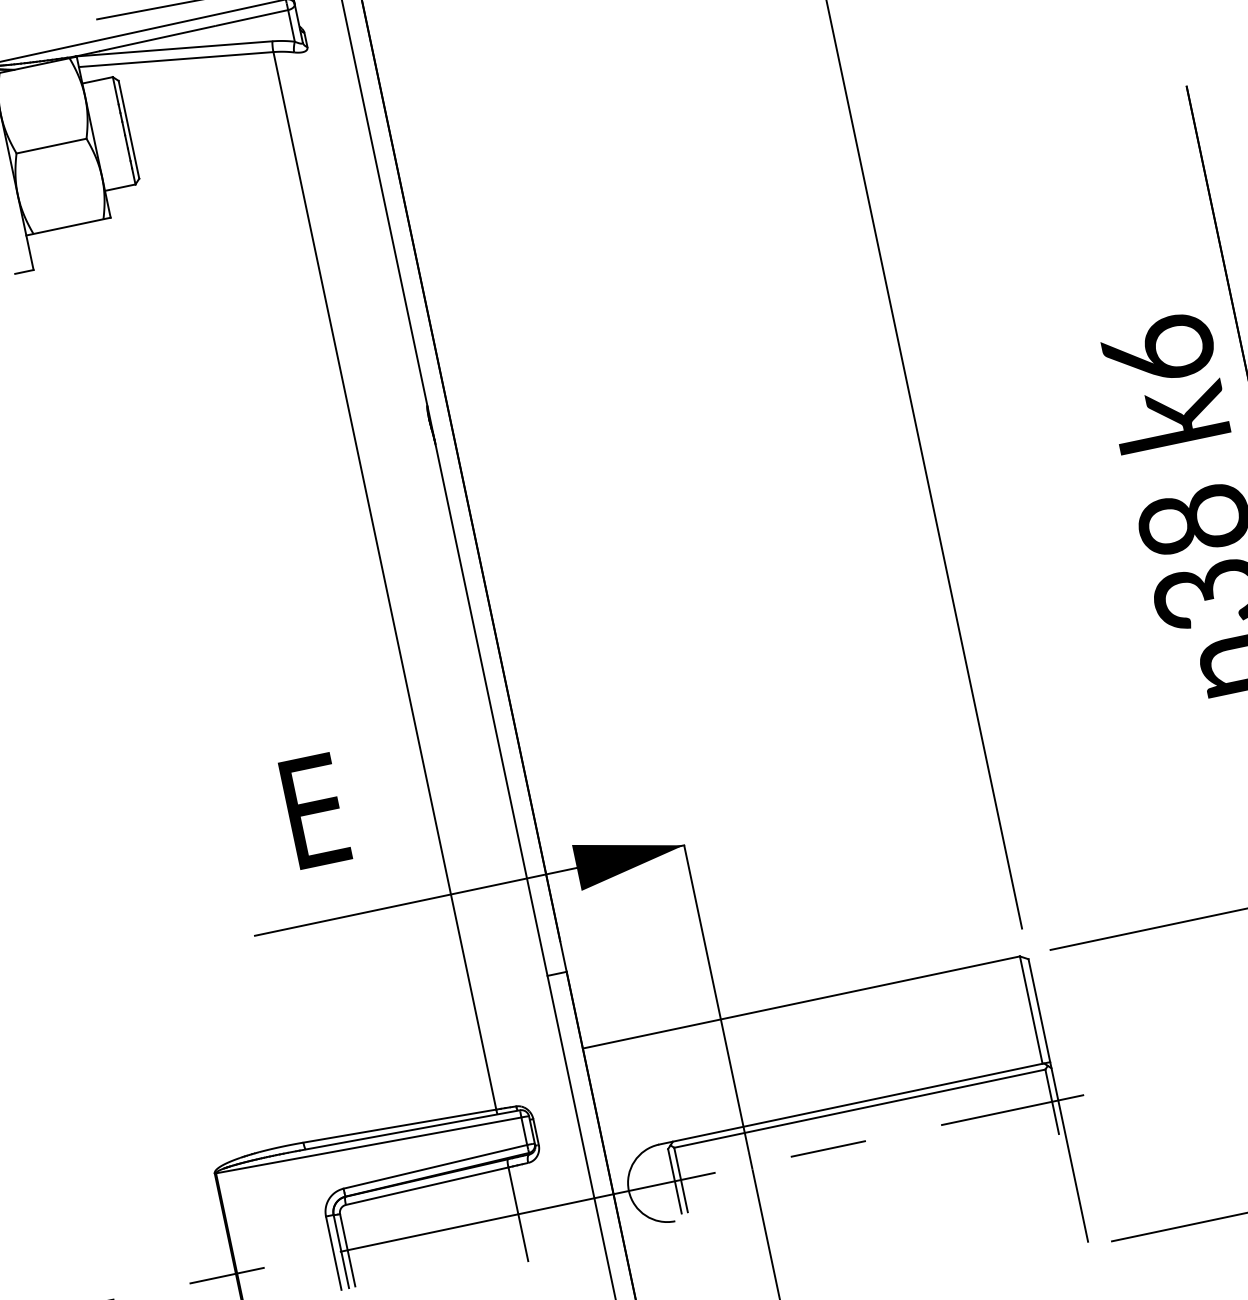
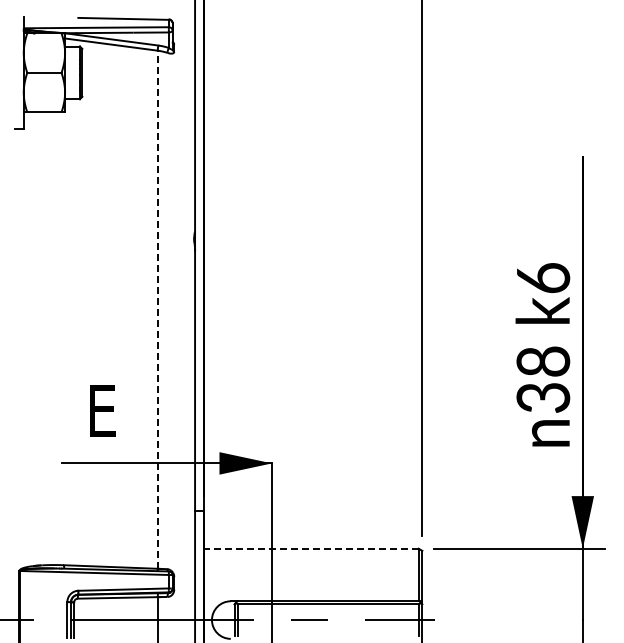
line: (384, 580) -> (157, 309), solid -> dashed
line: (801, 1002) -> (311, 548), solid -> dashed

